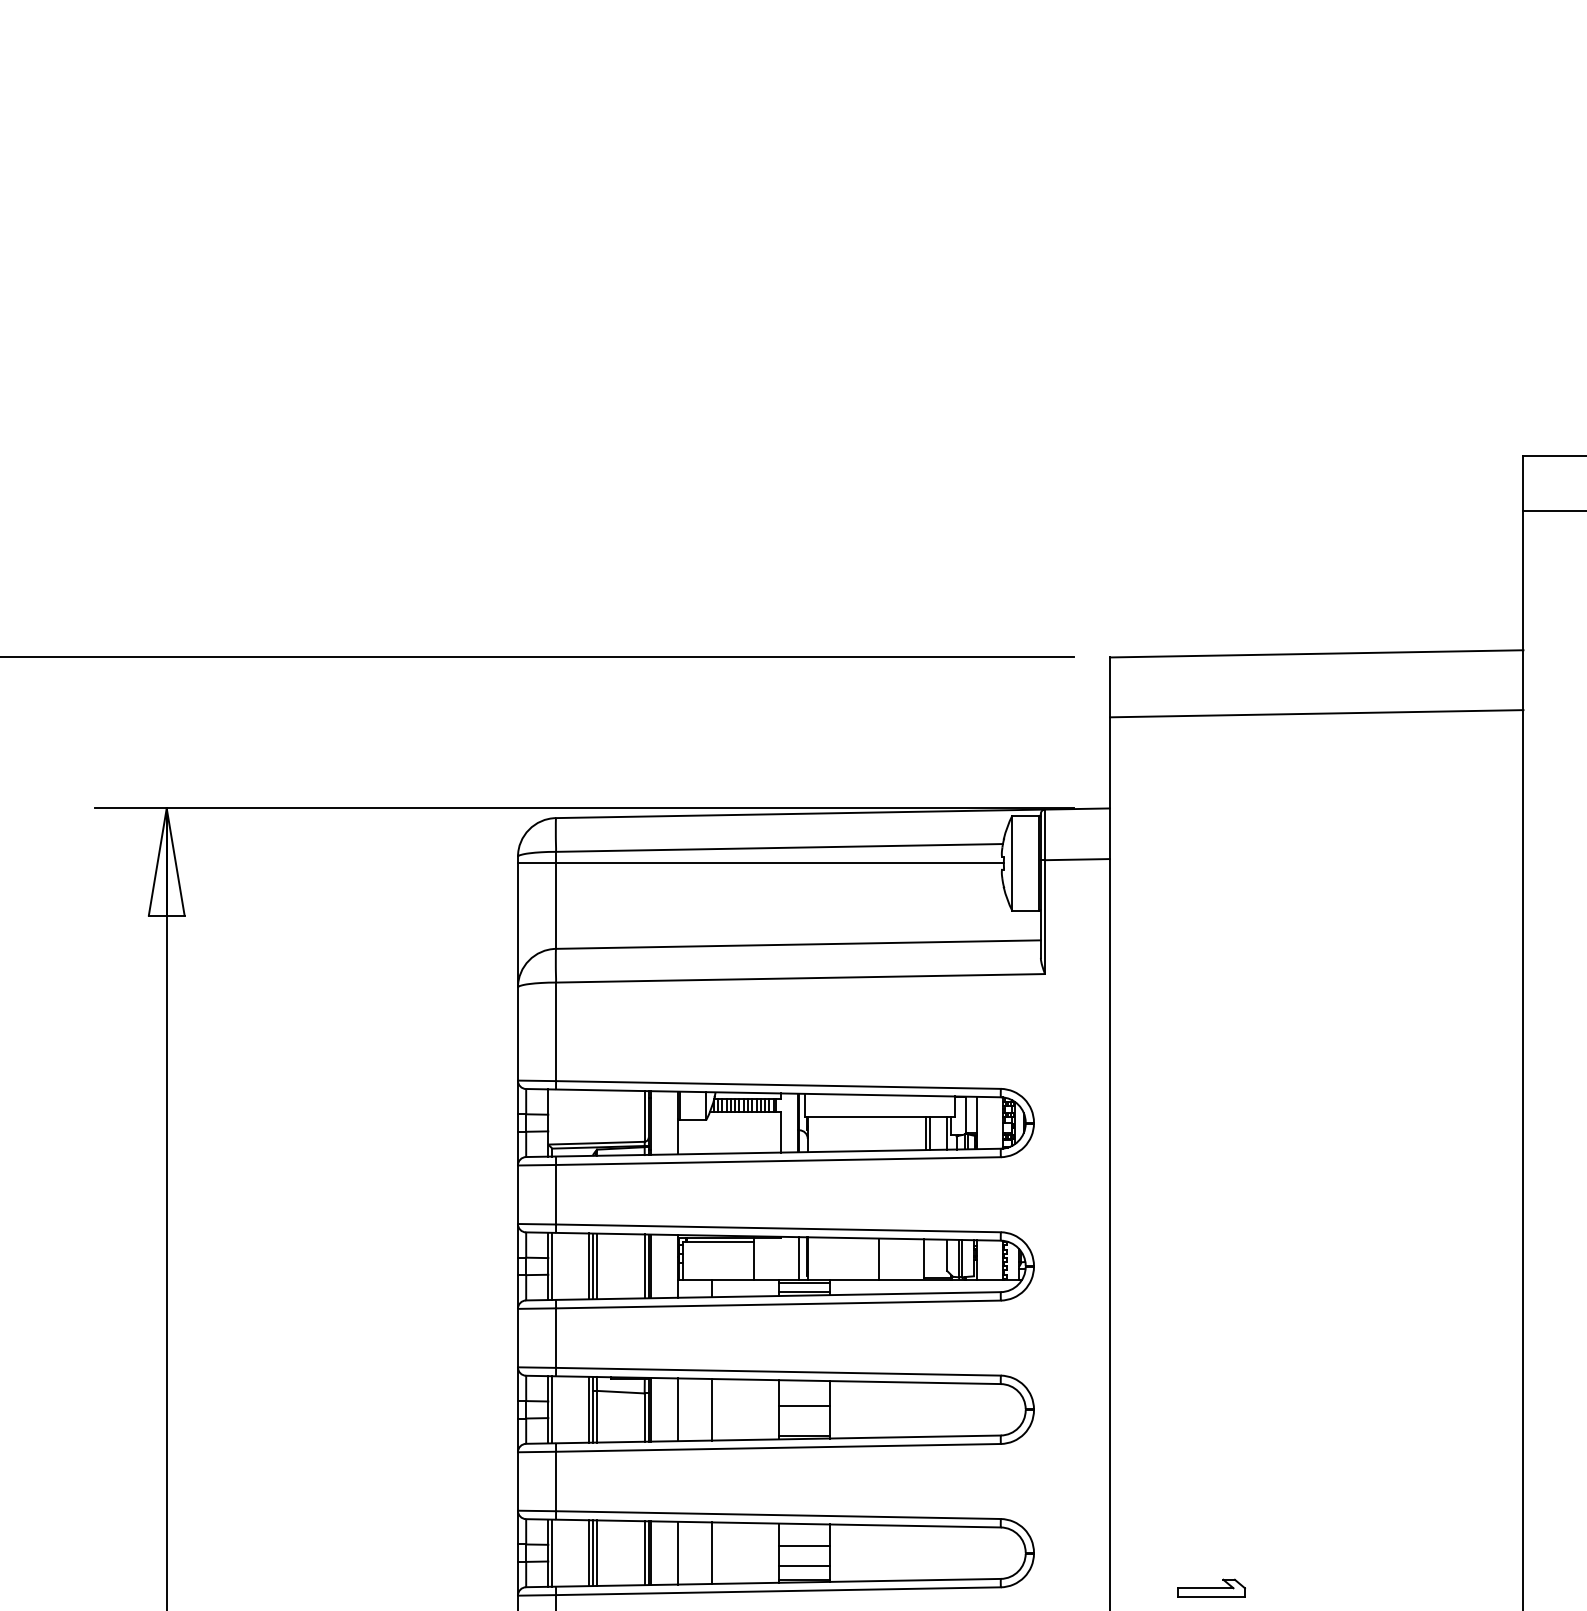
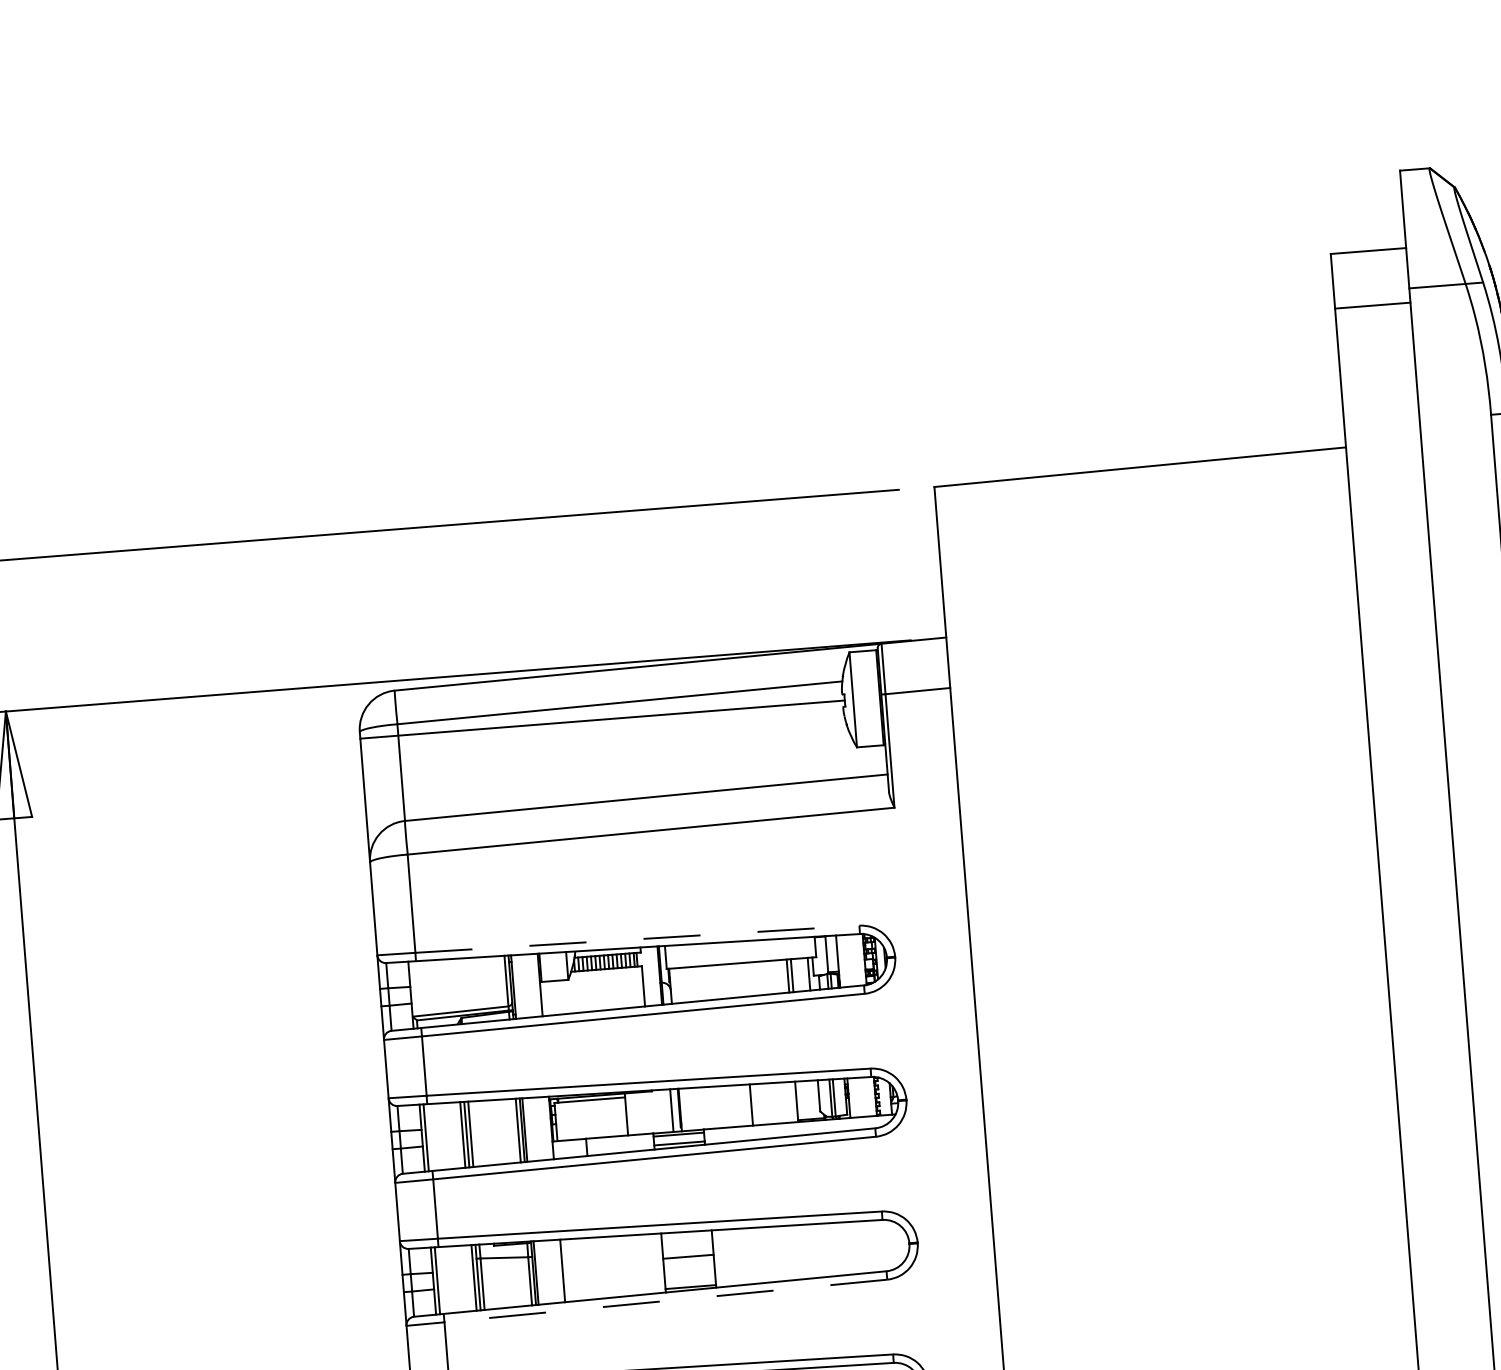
line: (1316, 713) -> (1144, 526), removed
line: (778, 1085) -> (637, 939), solid -> dashed
line: (711, 1409) -> (596, 1268), removed
line: (777, 1447) -> (664, 1300), solid -> dashed

